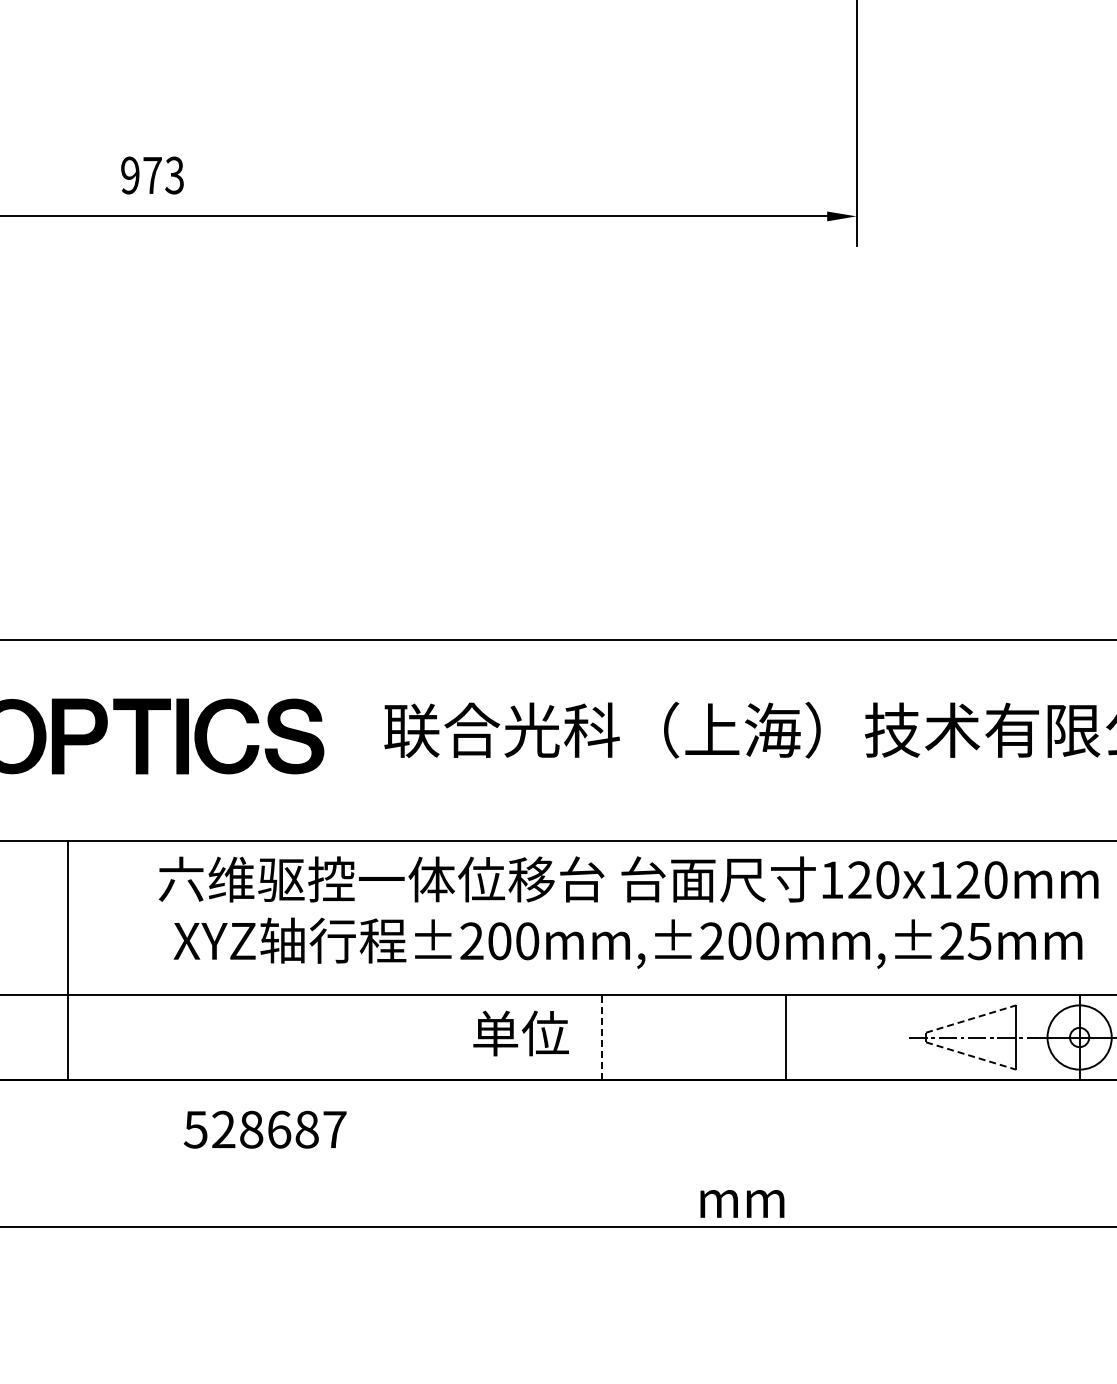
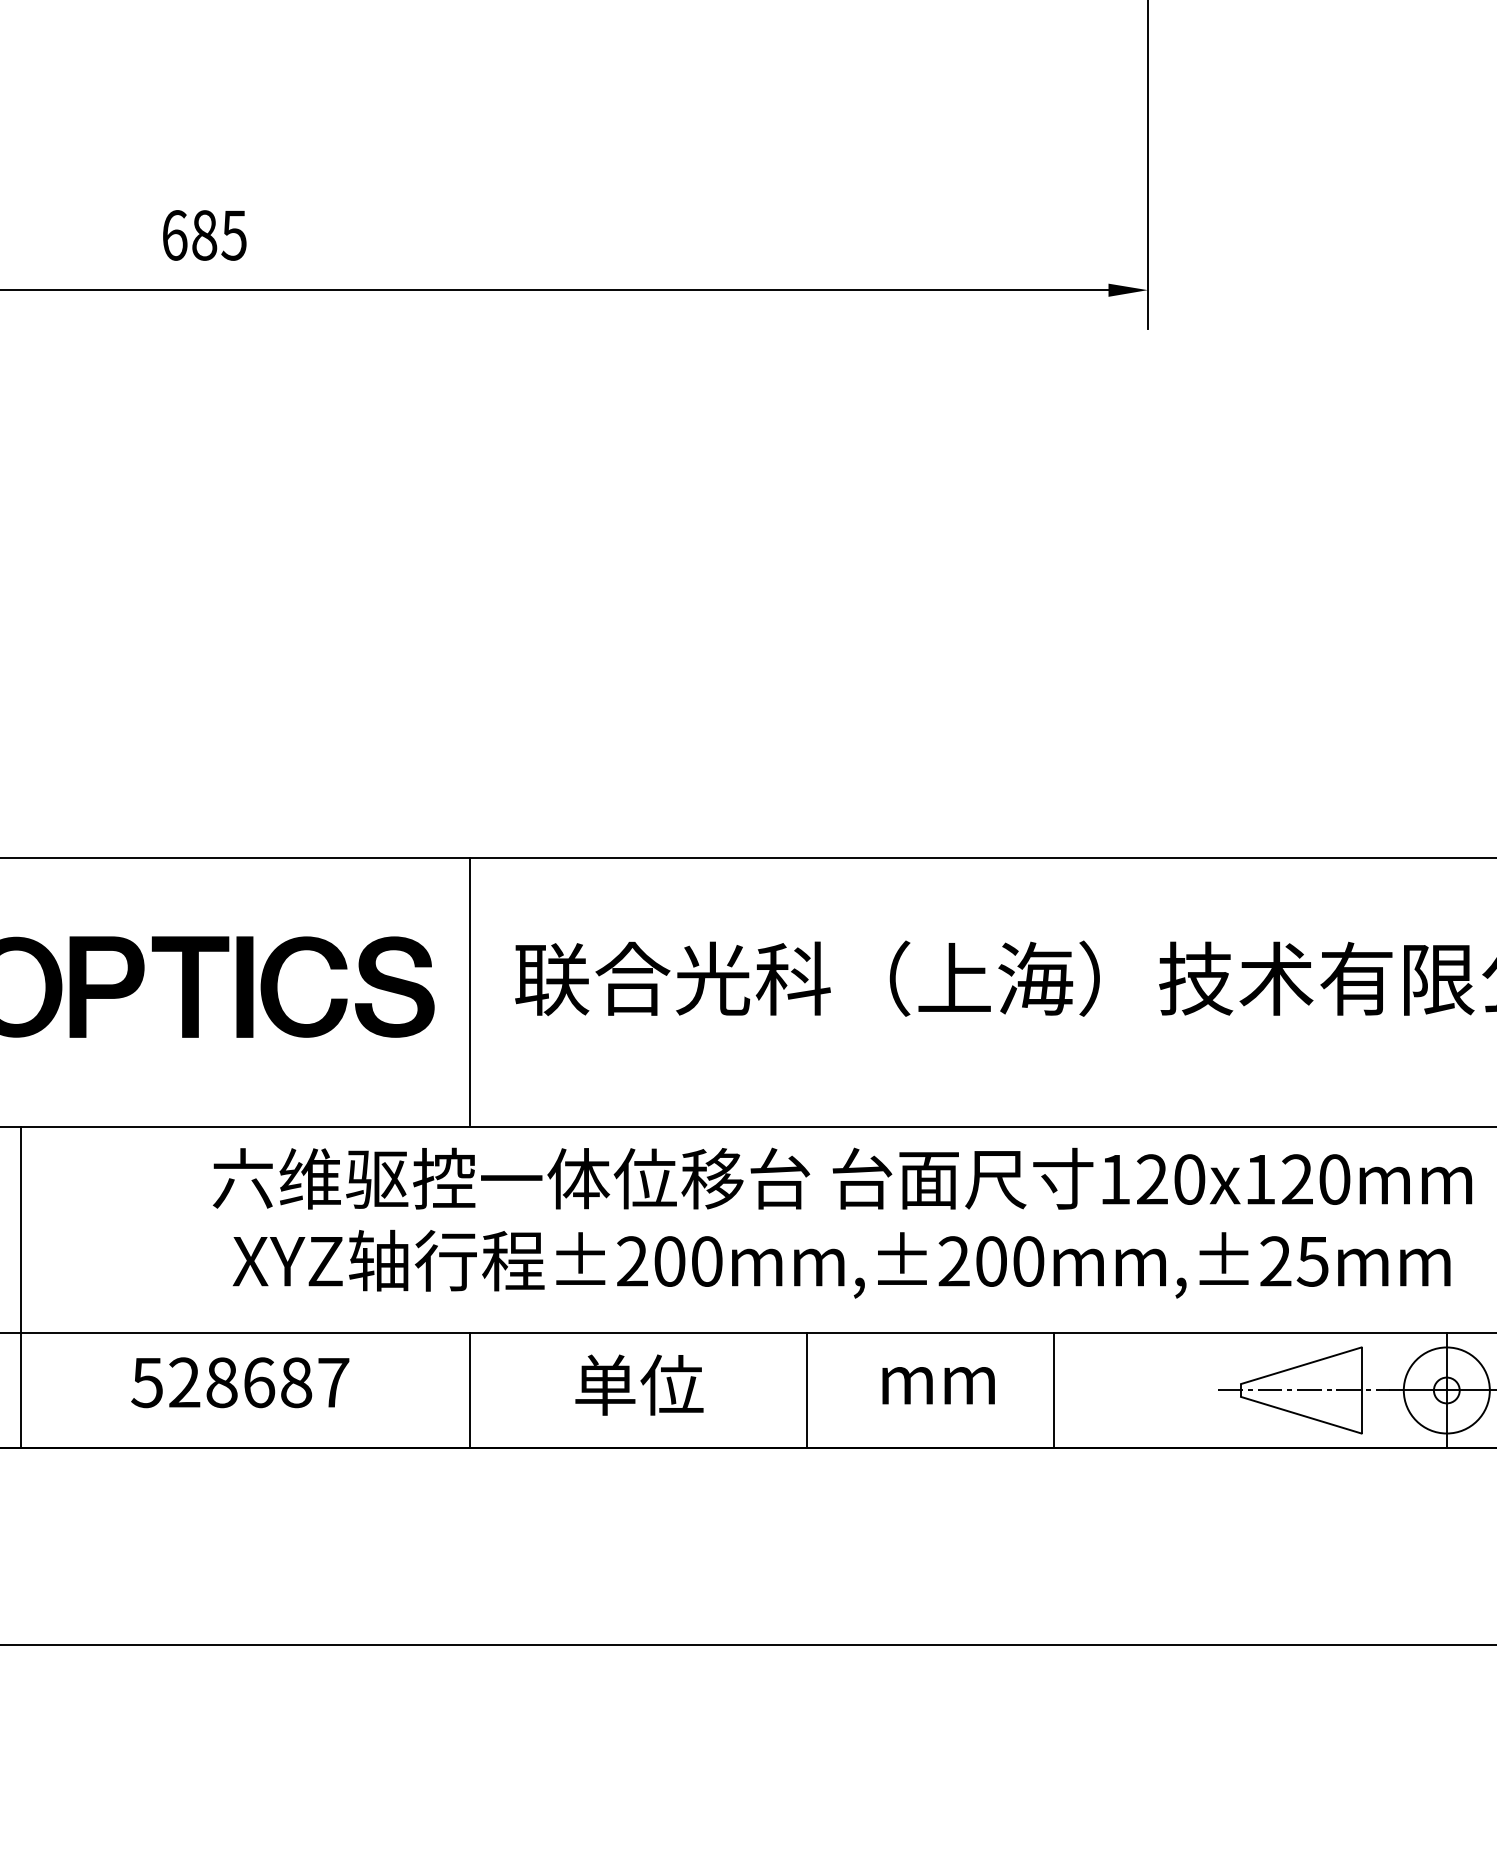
text: (152, 175) -> (204, 235), 973 -> 685
line: (351, 739) -> (471, 991), added
line: (68, 960) -> (20, 1287), moved
line: (971, 1019) -> (1301, 1366), dashed -> solid
text: (520, 1033) -> (638, 1385), moved
line: (351, 1037) -> (471, 1390), added
line: (602, 1037) -> (807, 1390), dashed -> solid
line: (971, 1055) -> (1301, 1414), dashed -> solid
text: (264, 1129) -> (239, 1382), moved
text: (742, 1203) -> (938, 1385), moved

